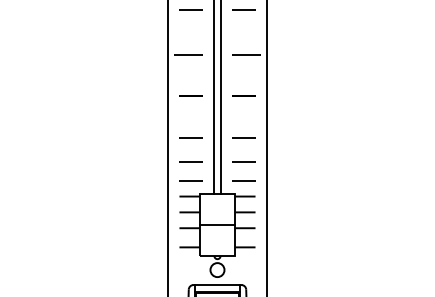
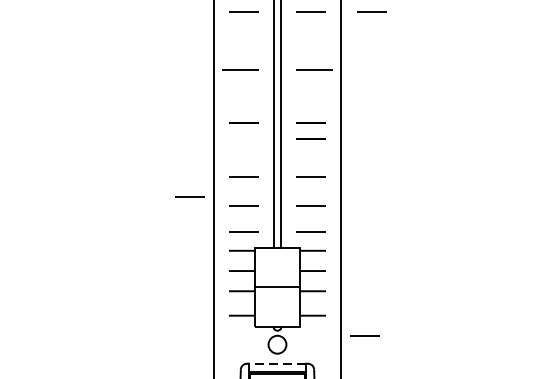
line: (291, 9) -> (371, 12), added
line: (243, 108) -> (310, 138), added
line: (148, 153) -> (189, 195), added
line: (285, 262) -> (364, 335), added
line: (217, 284) -> (277, 363), solid -> dashed

